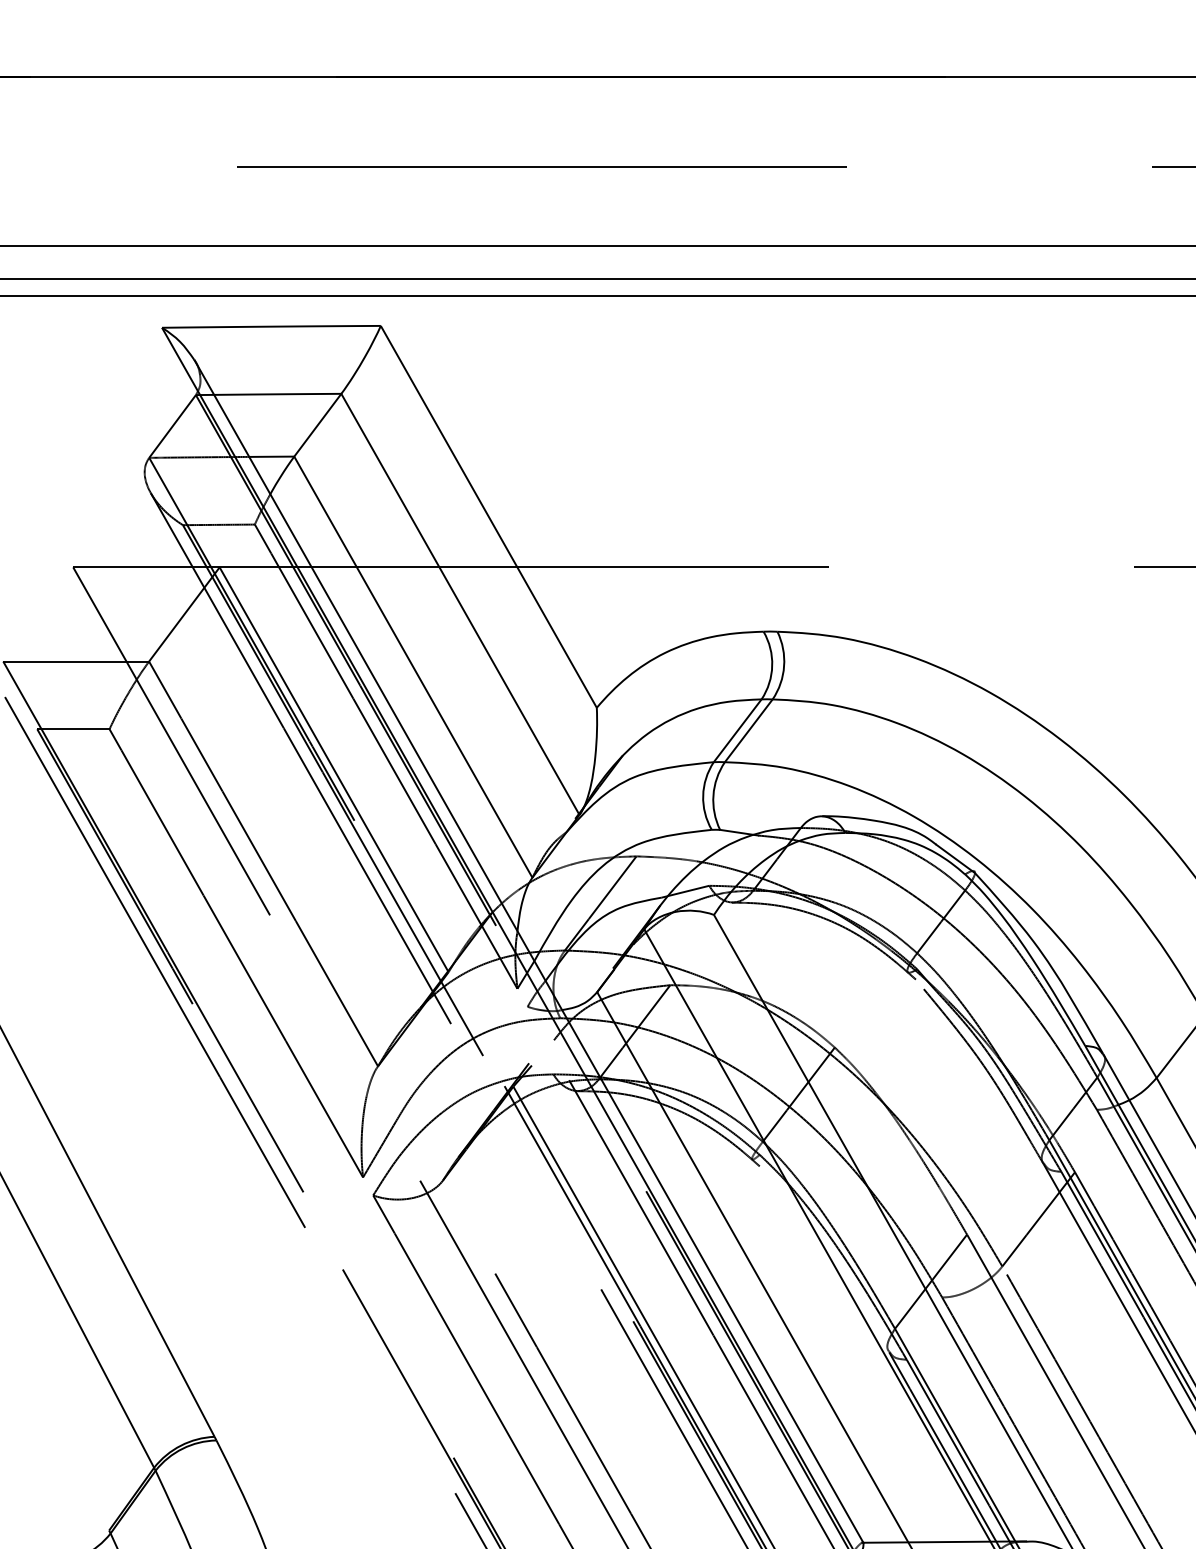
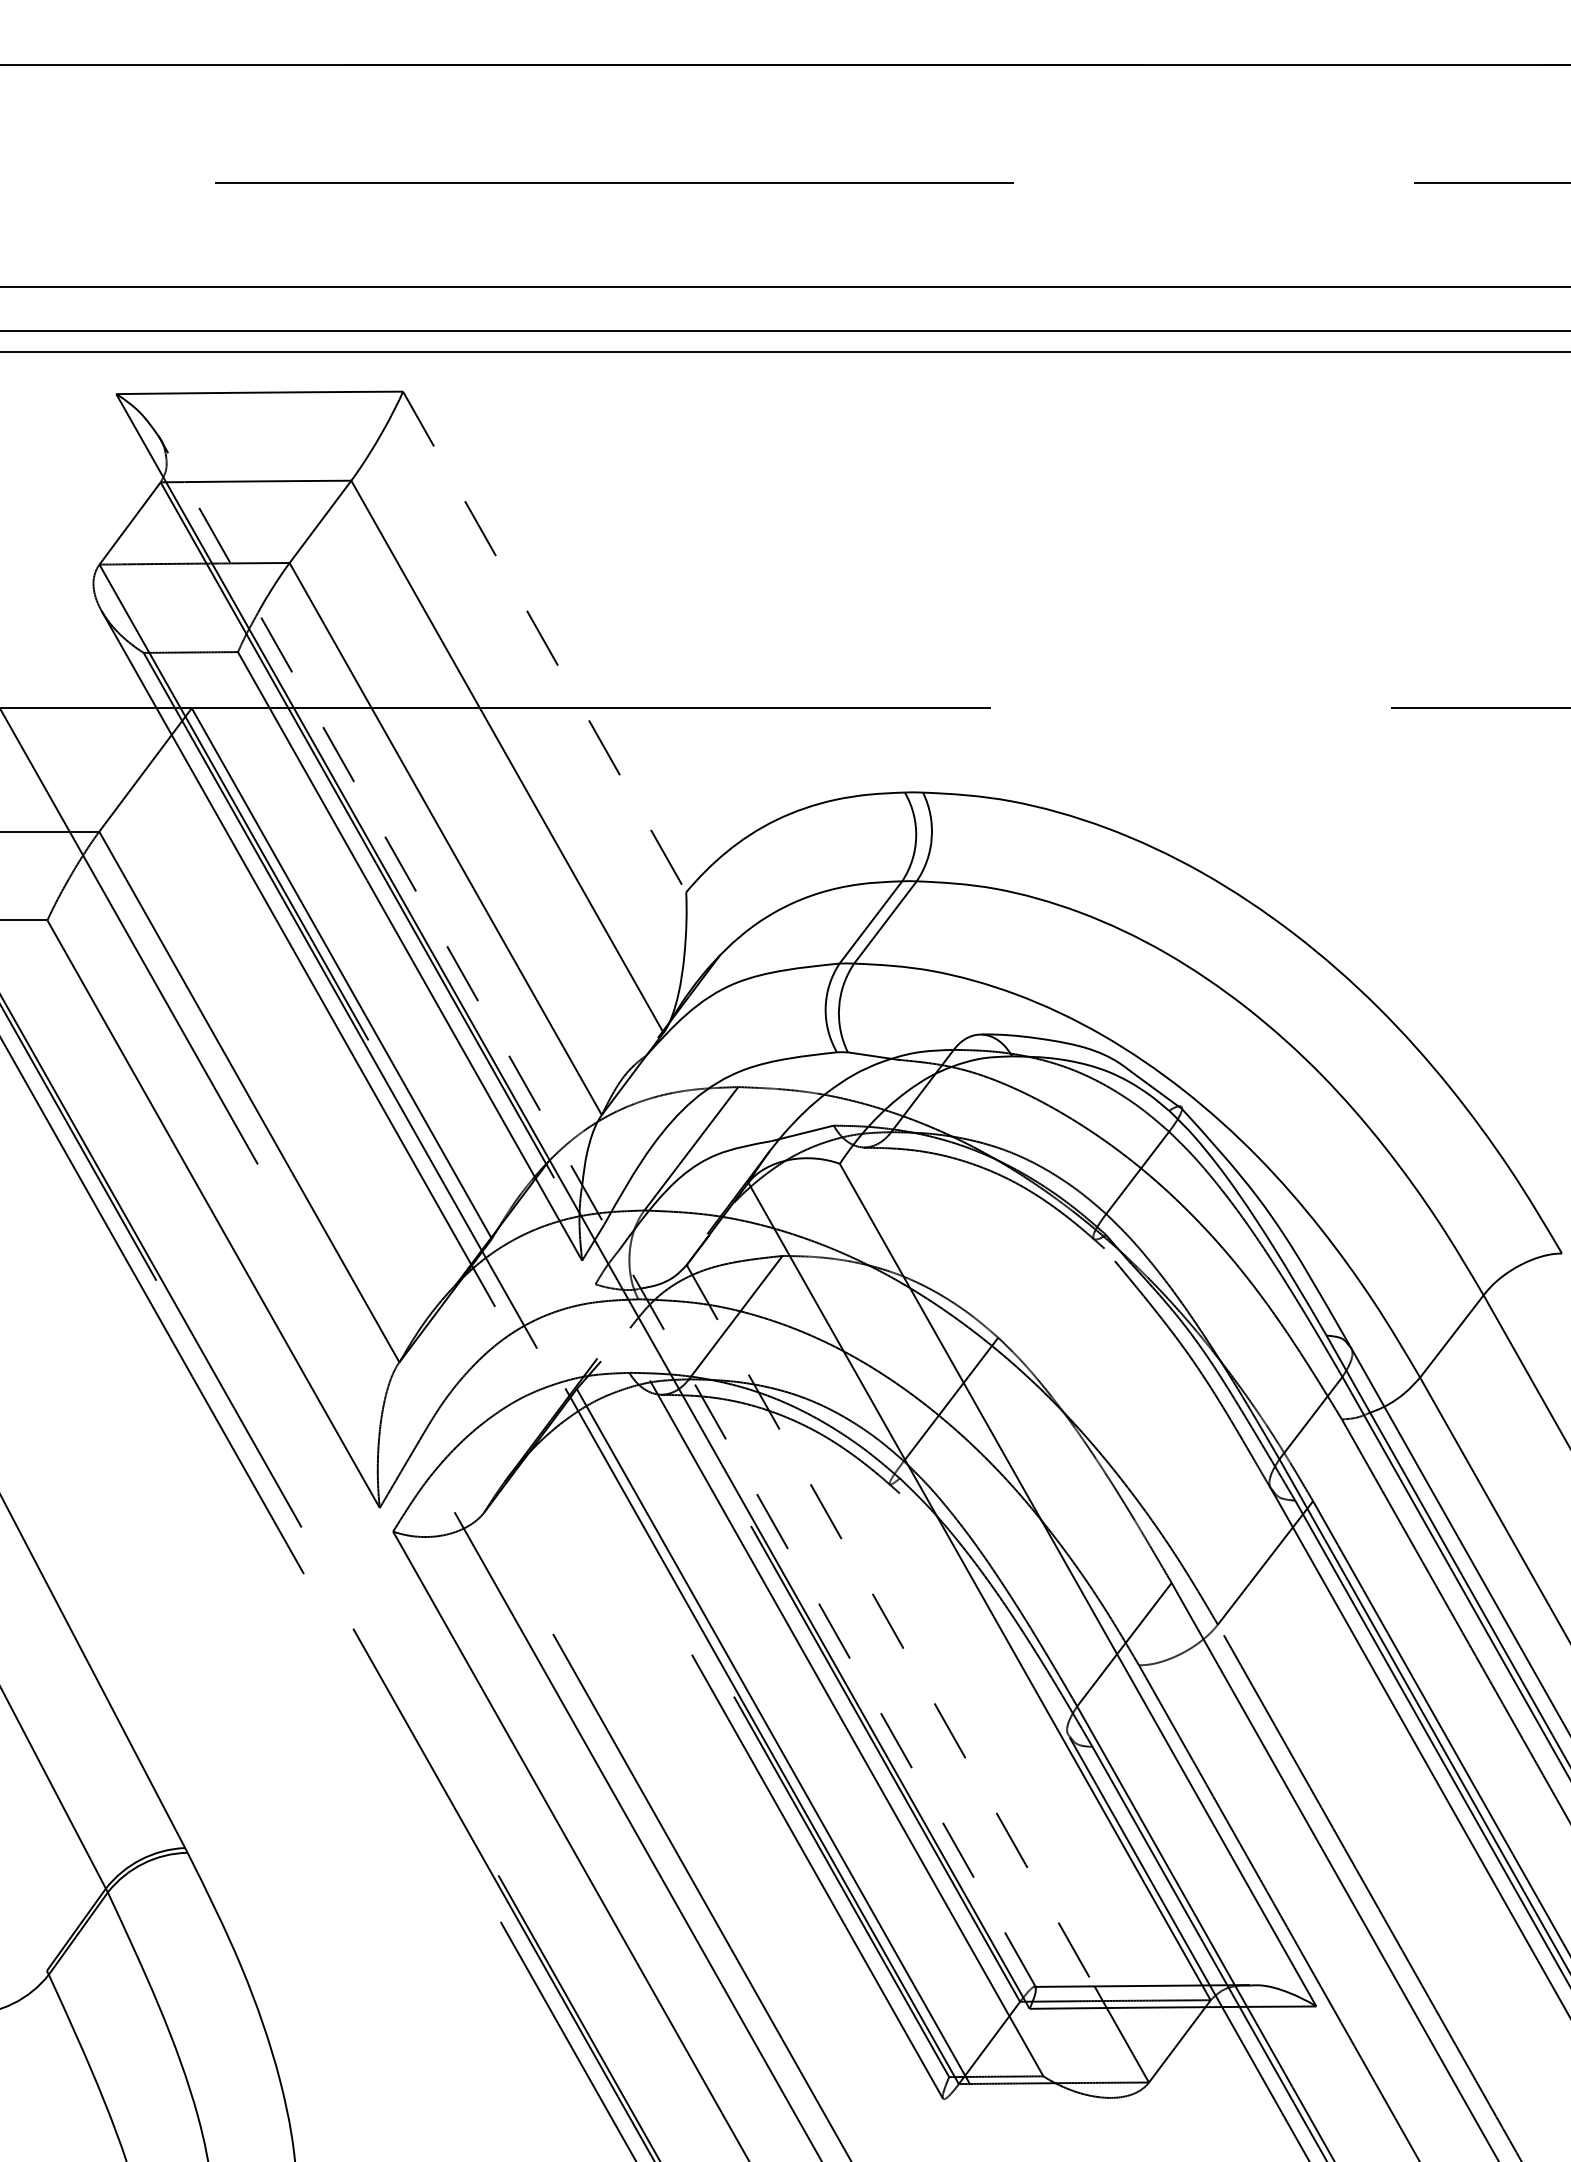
line: (488, 517) -> (544, 642), solid -> dashed
line: (529, 952) -> (597, 1212), solid -> dashed
line: (753, 1268) -> (891, 1627), solid -> dashed

